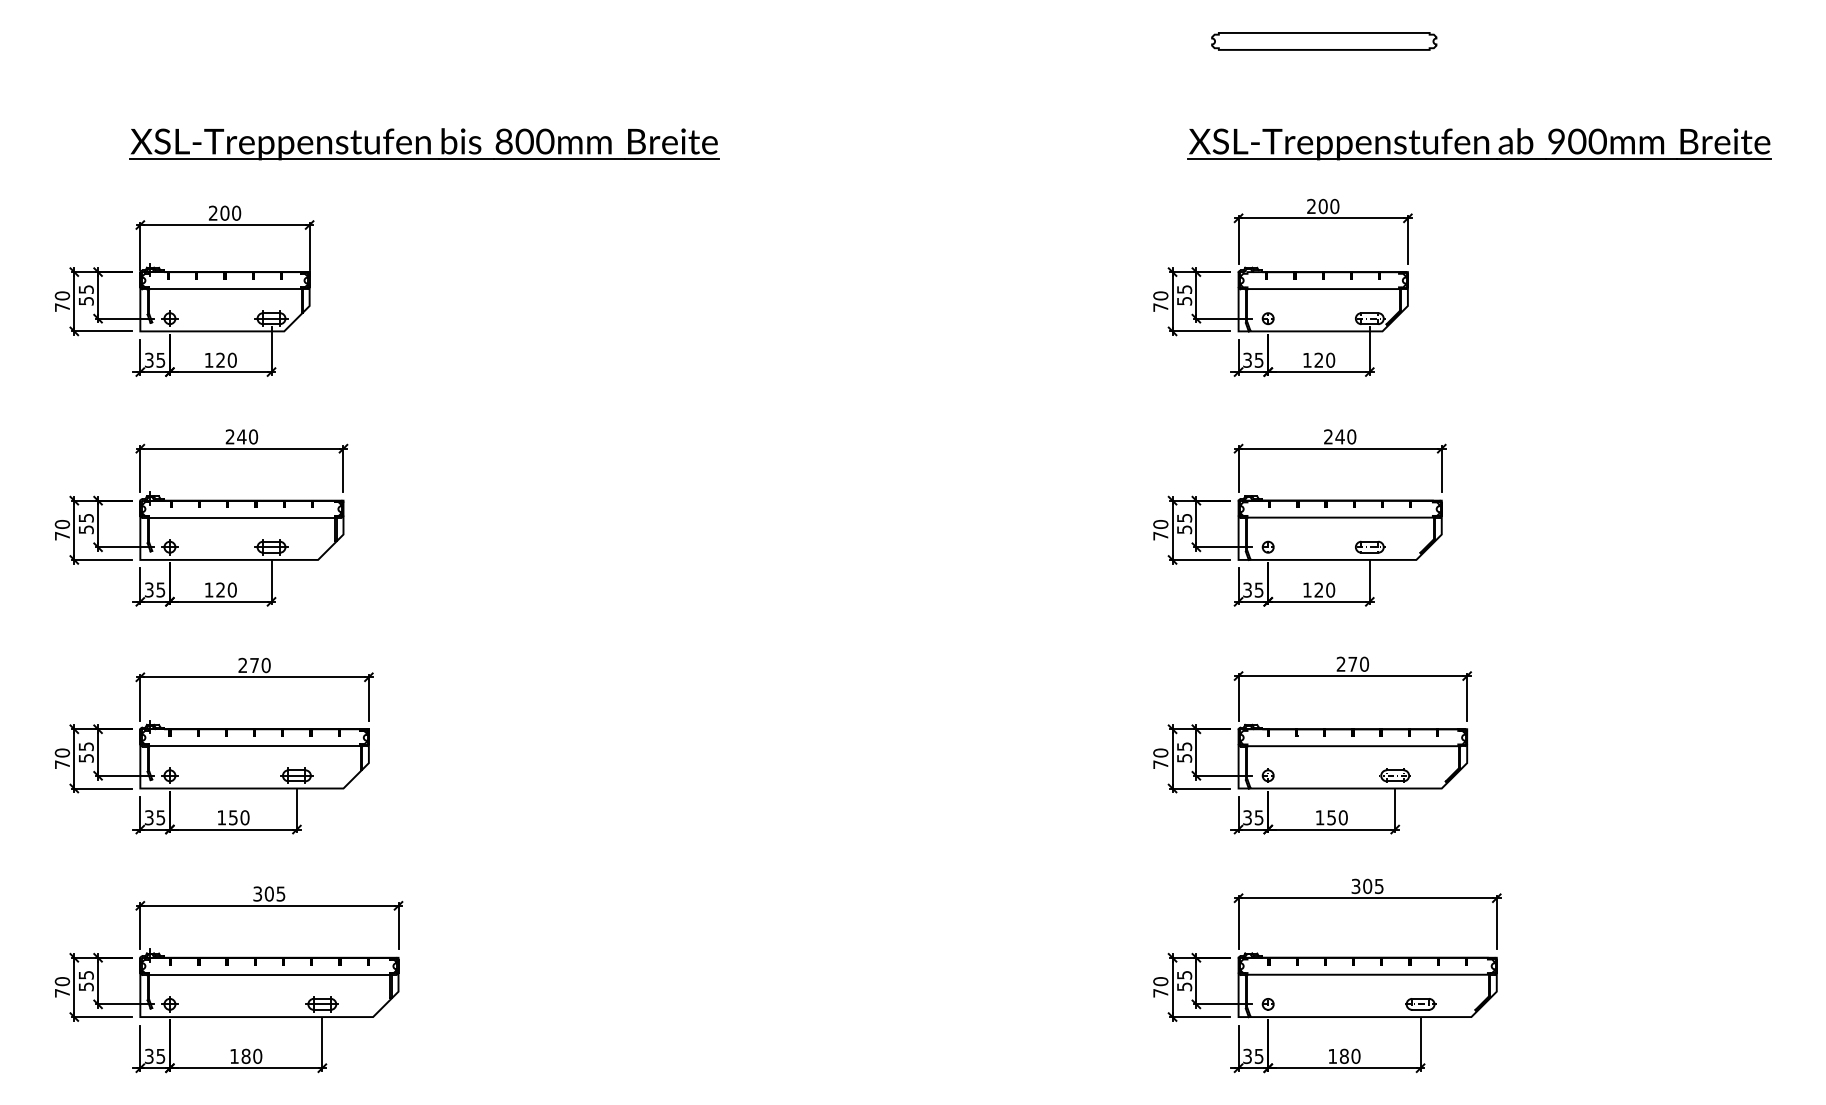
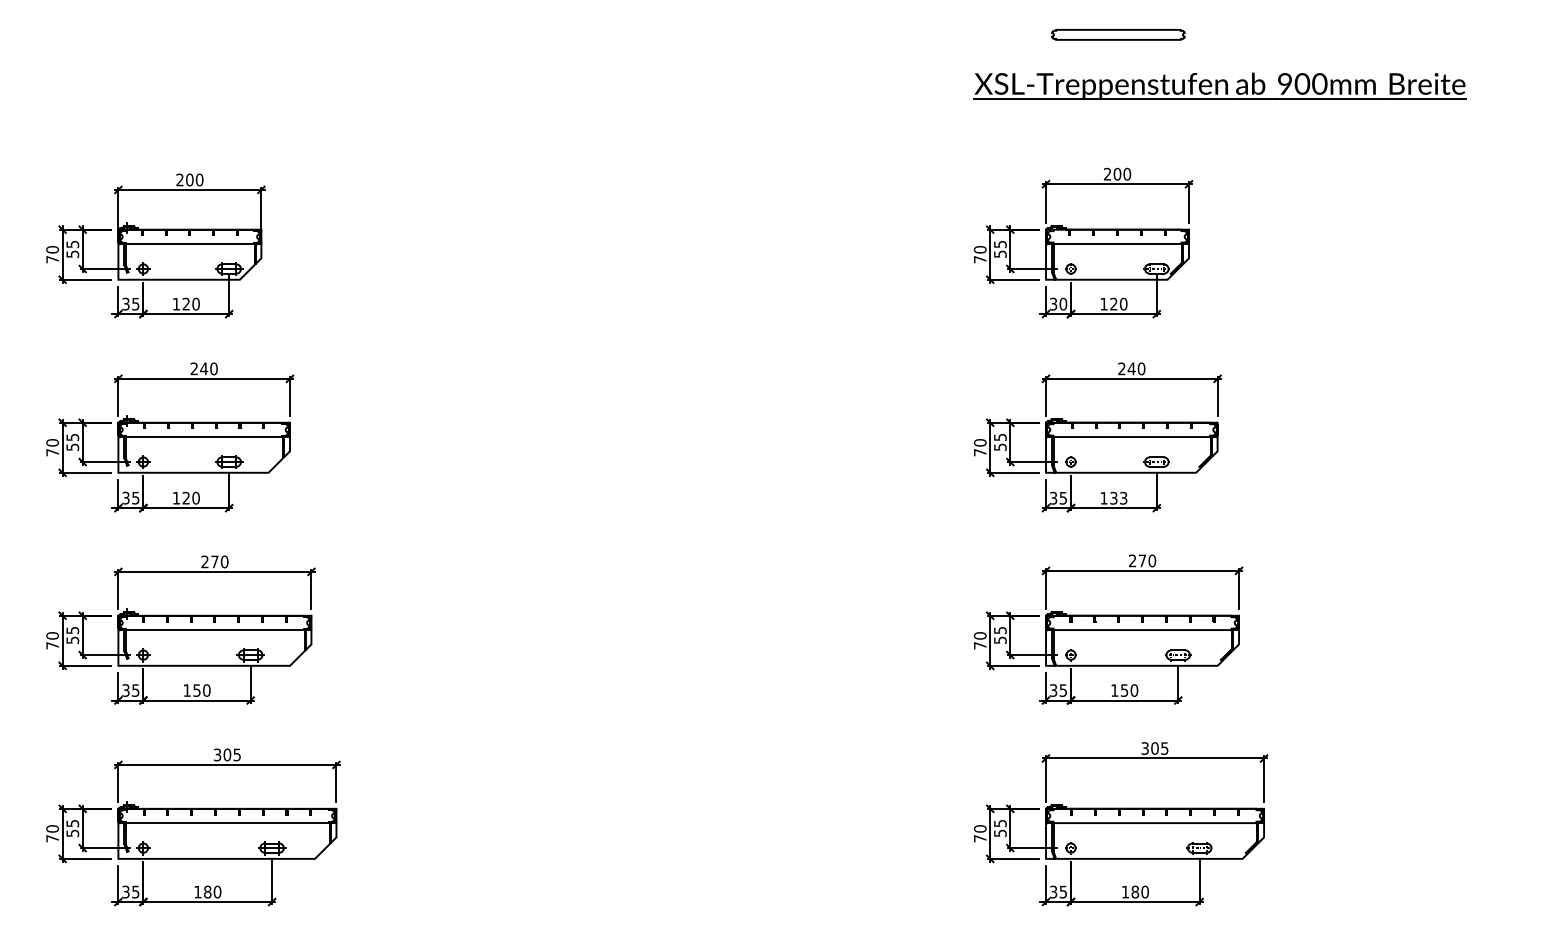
part: (1324, 41) -> (1118, 34), size x0.7
part: (424, 144) -> (358, 121), removed
part: (1479, 144) -> (1219, 86), moved
text: (1258, 359) -> (1062, 303), 35 -> 30
text: (1324, 589) -> (1118, 497), 120 -> 133

